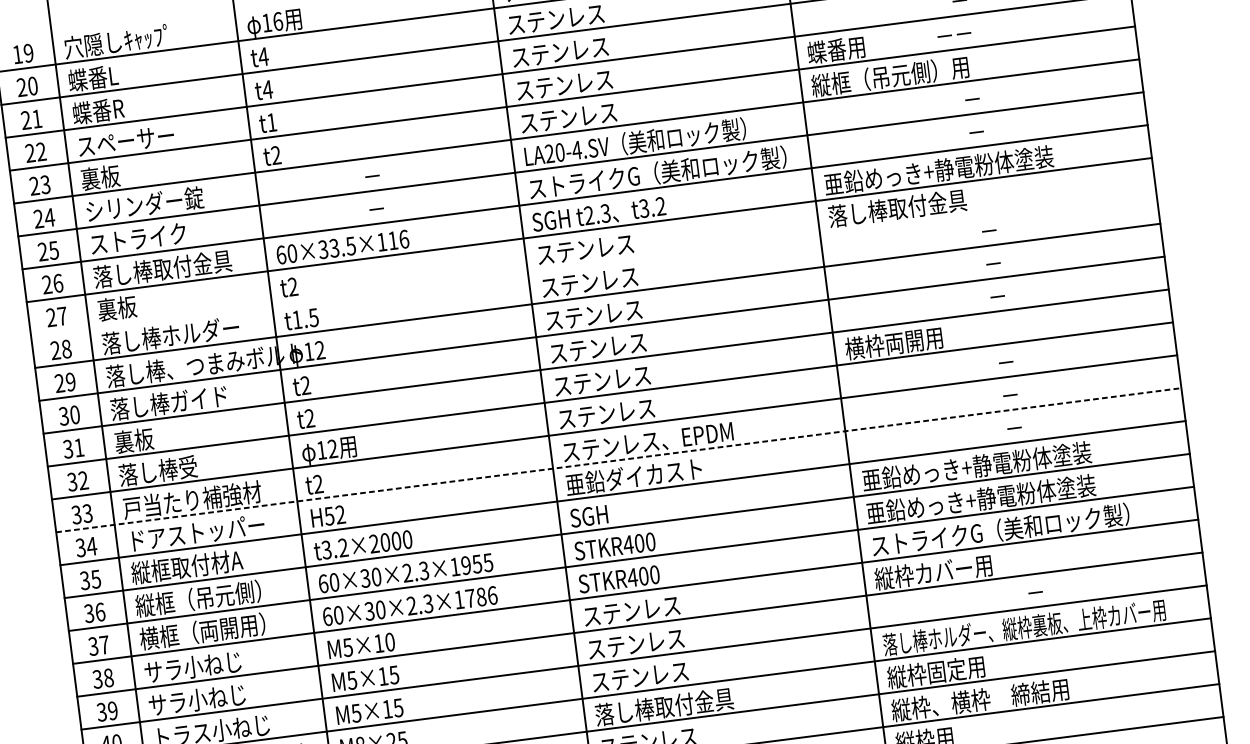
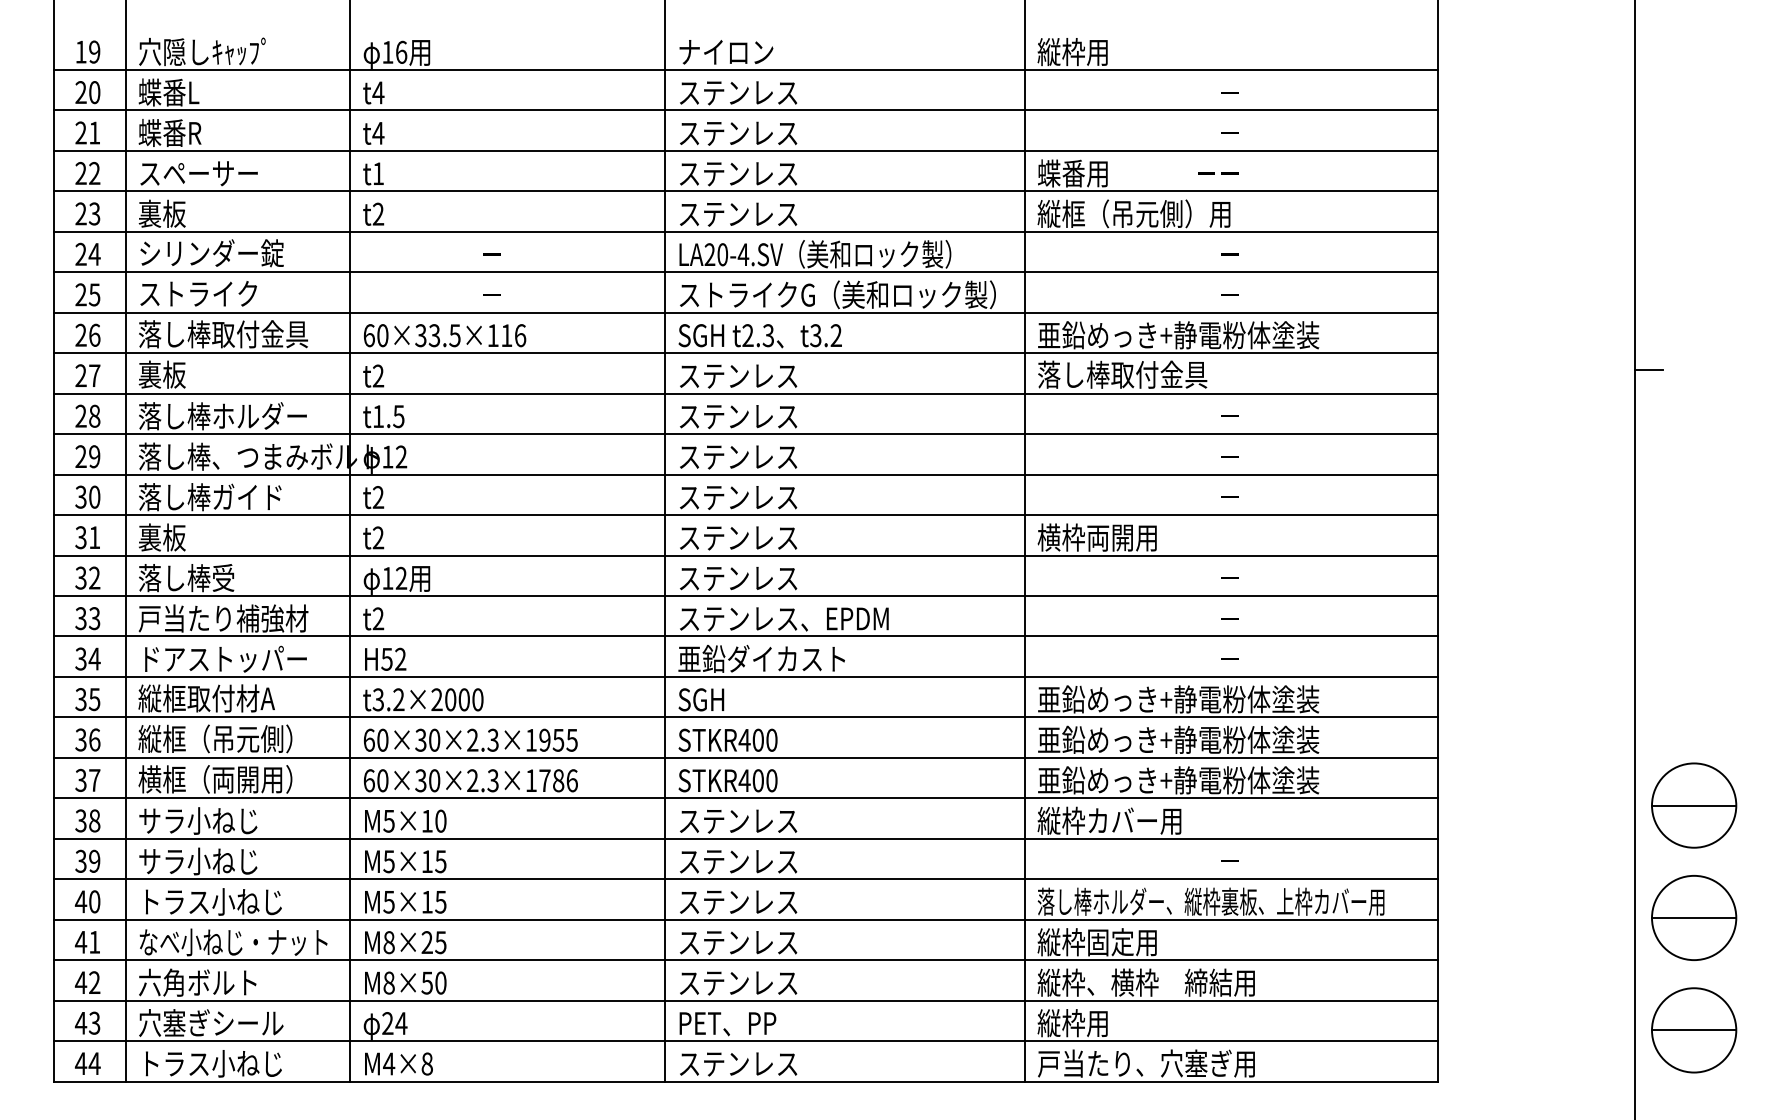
line: (593, 262) -> (745, 393), added
line: (619, 460) -> (746, 636), dashed -> solid
text: (999, 530) -> (1196, 780), ストライクG（美和ロック製） -> 亜鉛めっき+静電粉体塗装
text: (664, 707) -> (762, 942), 落し棒取付金具 -> ステンレス

